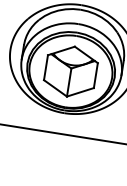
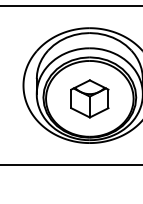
part: (70, 71) -> (89, 98), size x0.7

